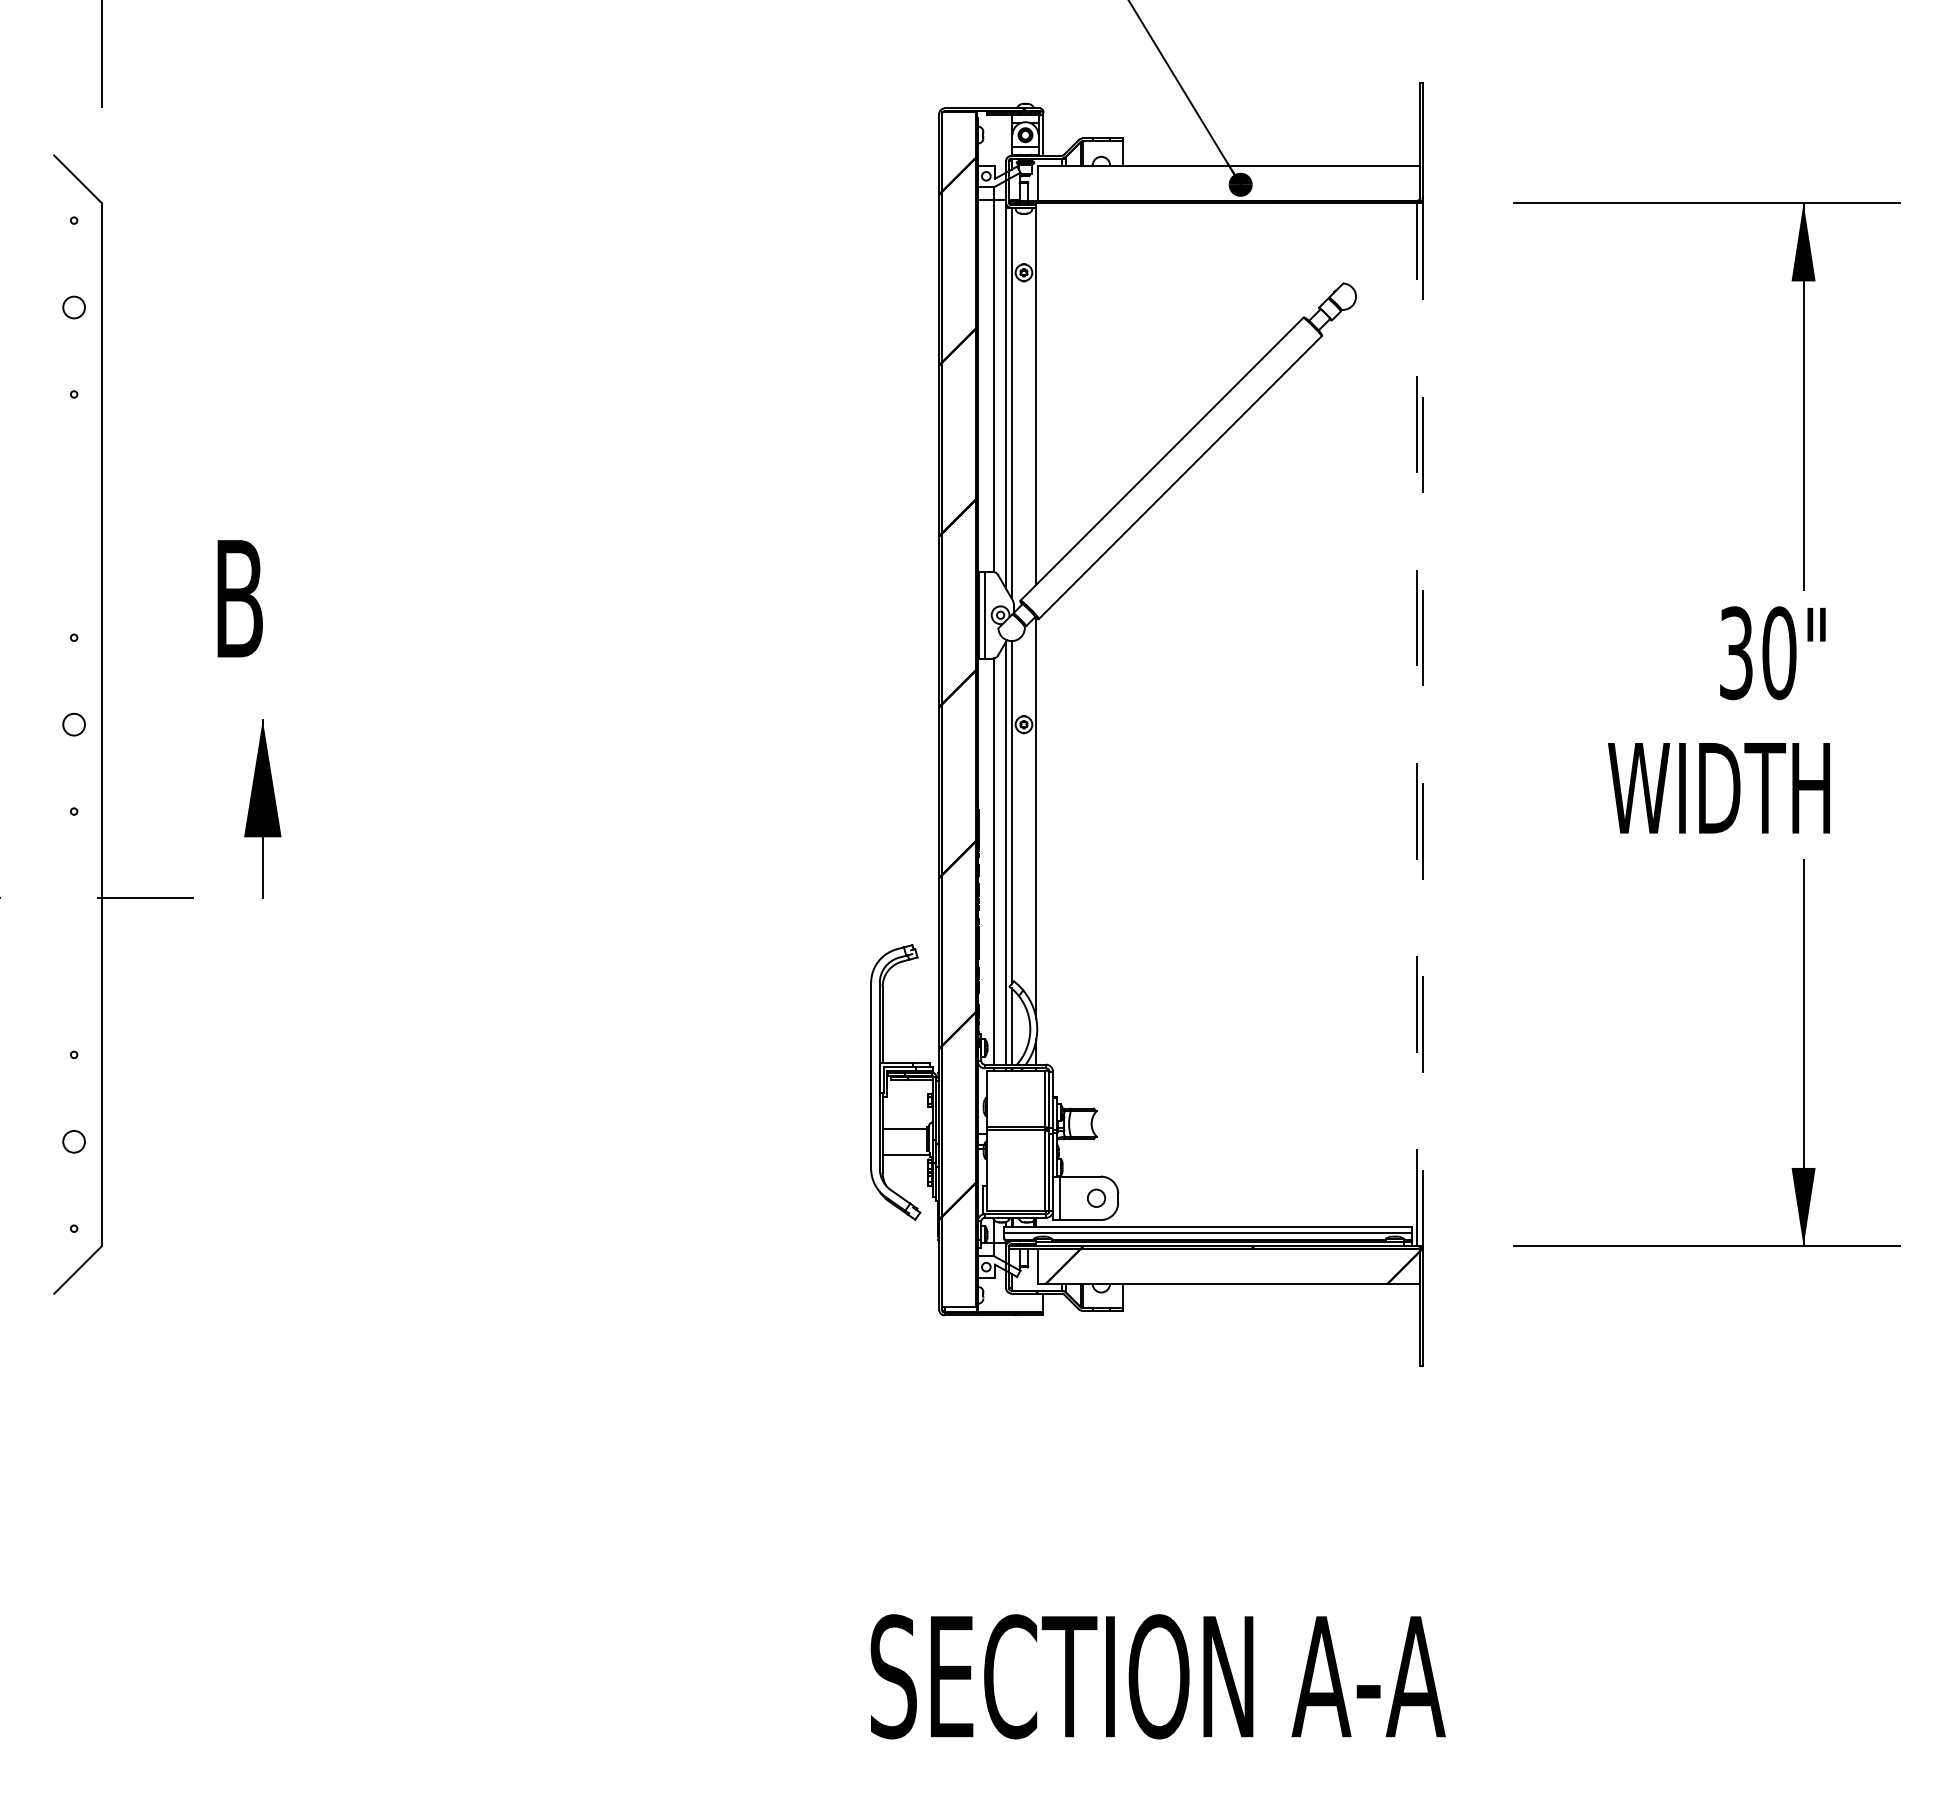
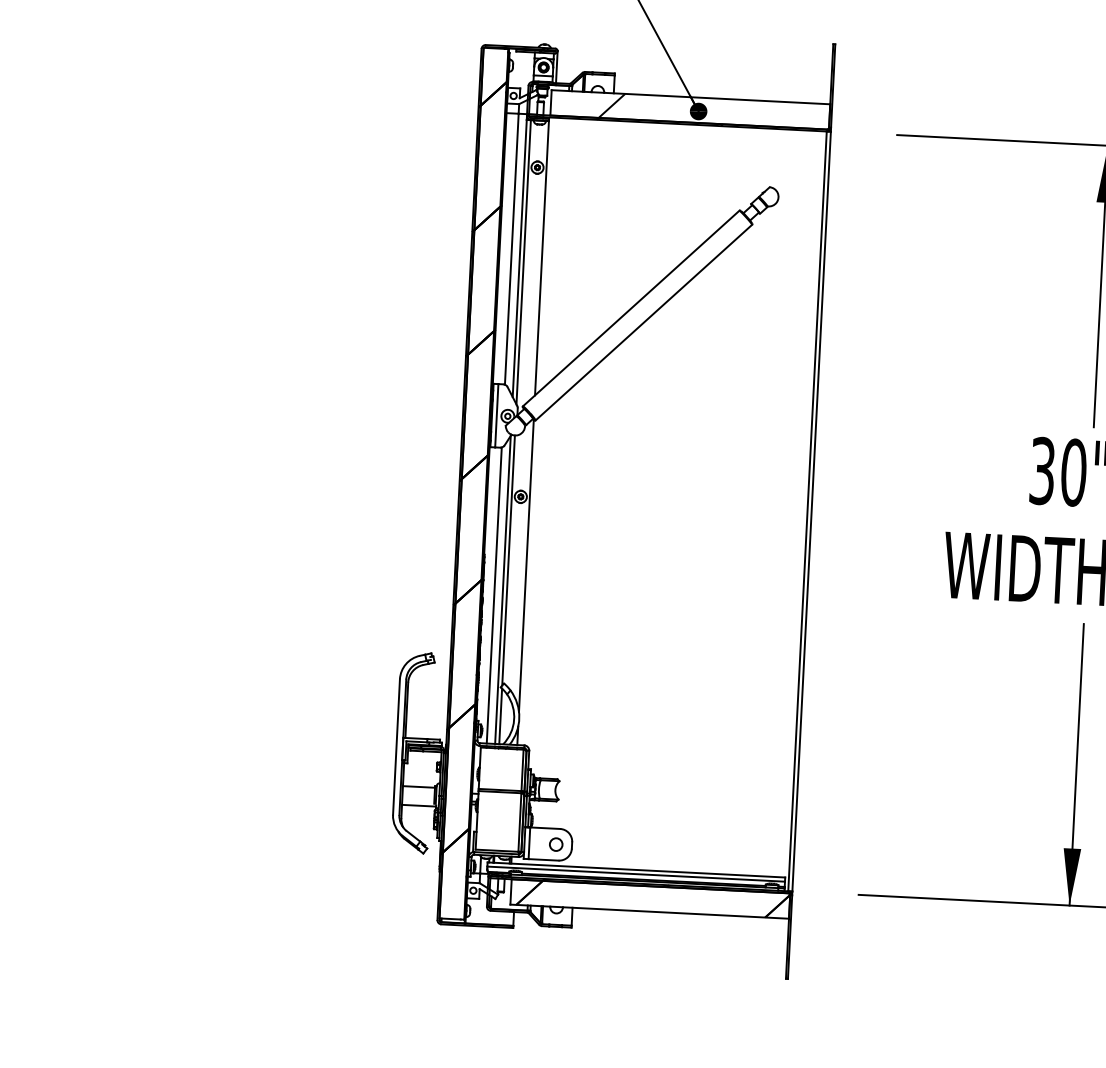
hatch: (1121, 182) -> (611, 105), added
line: (1417, 724) -> (807, 511), dashed -> solid
line: (1423, 725) -> (811, 512), dashed -> solid

